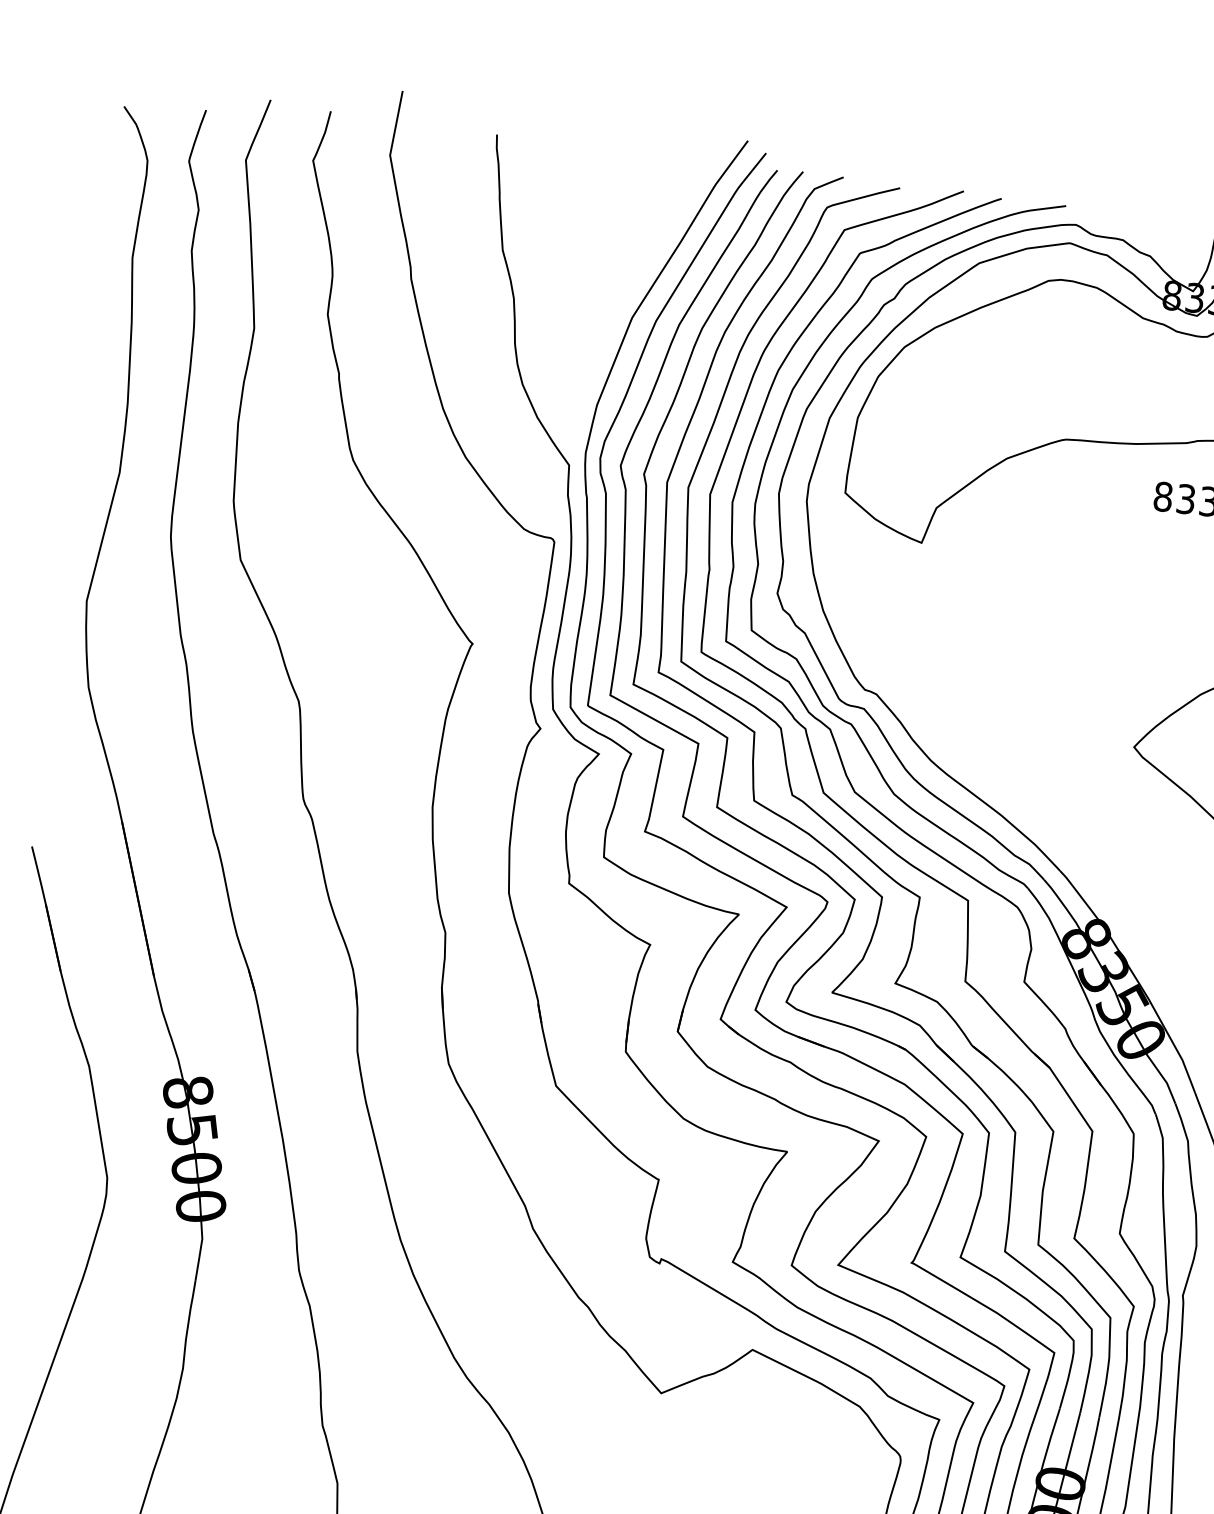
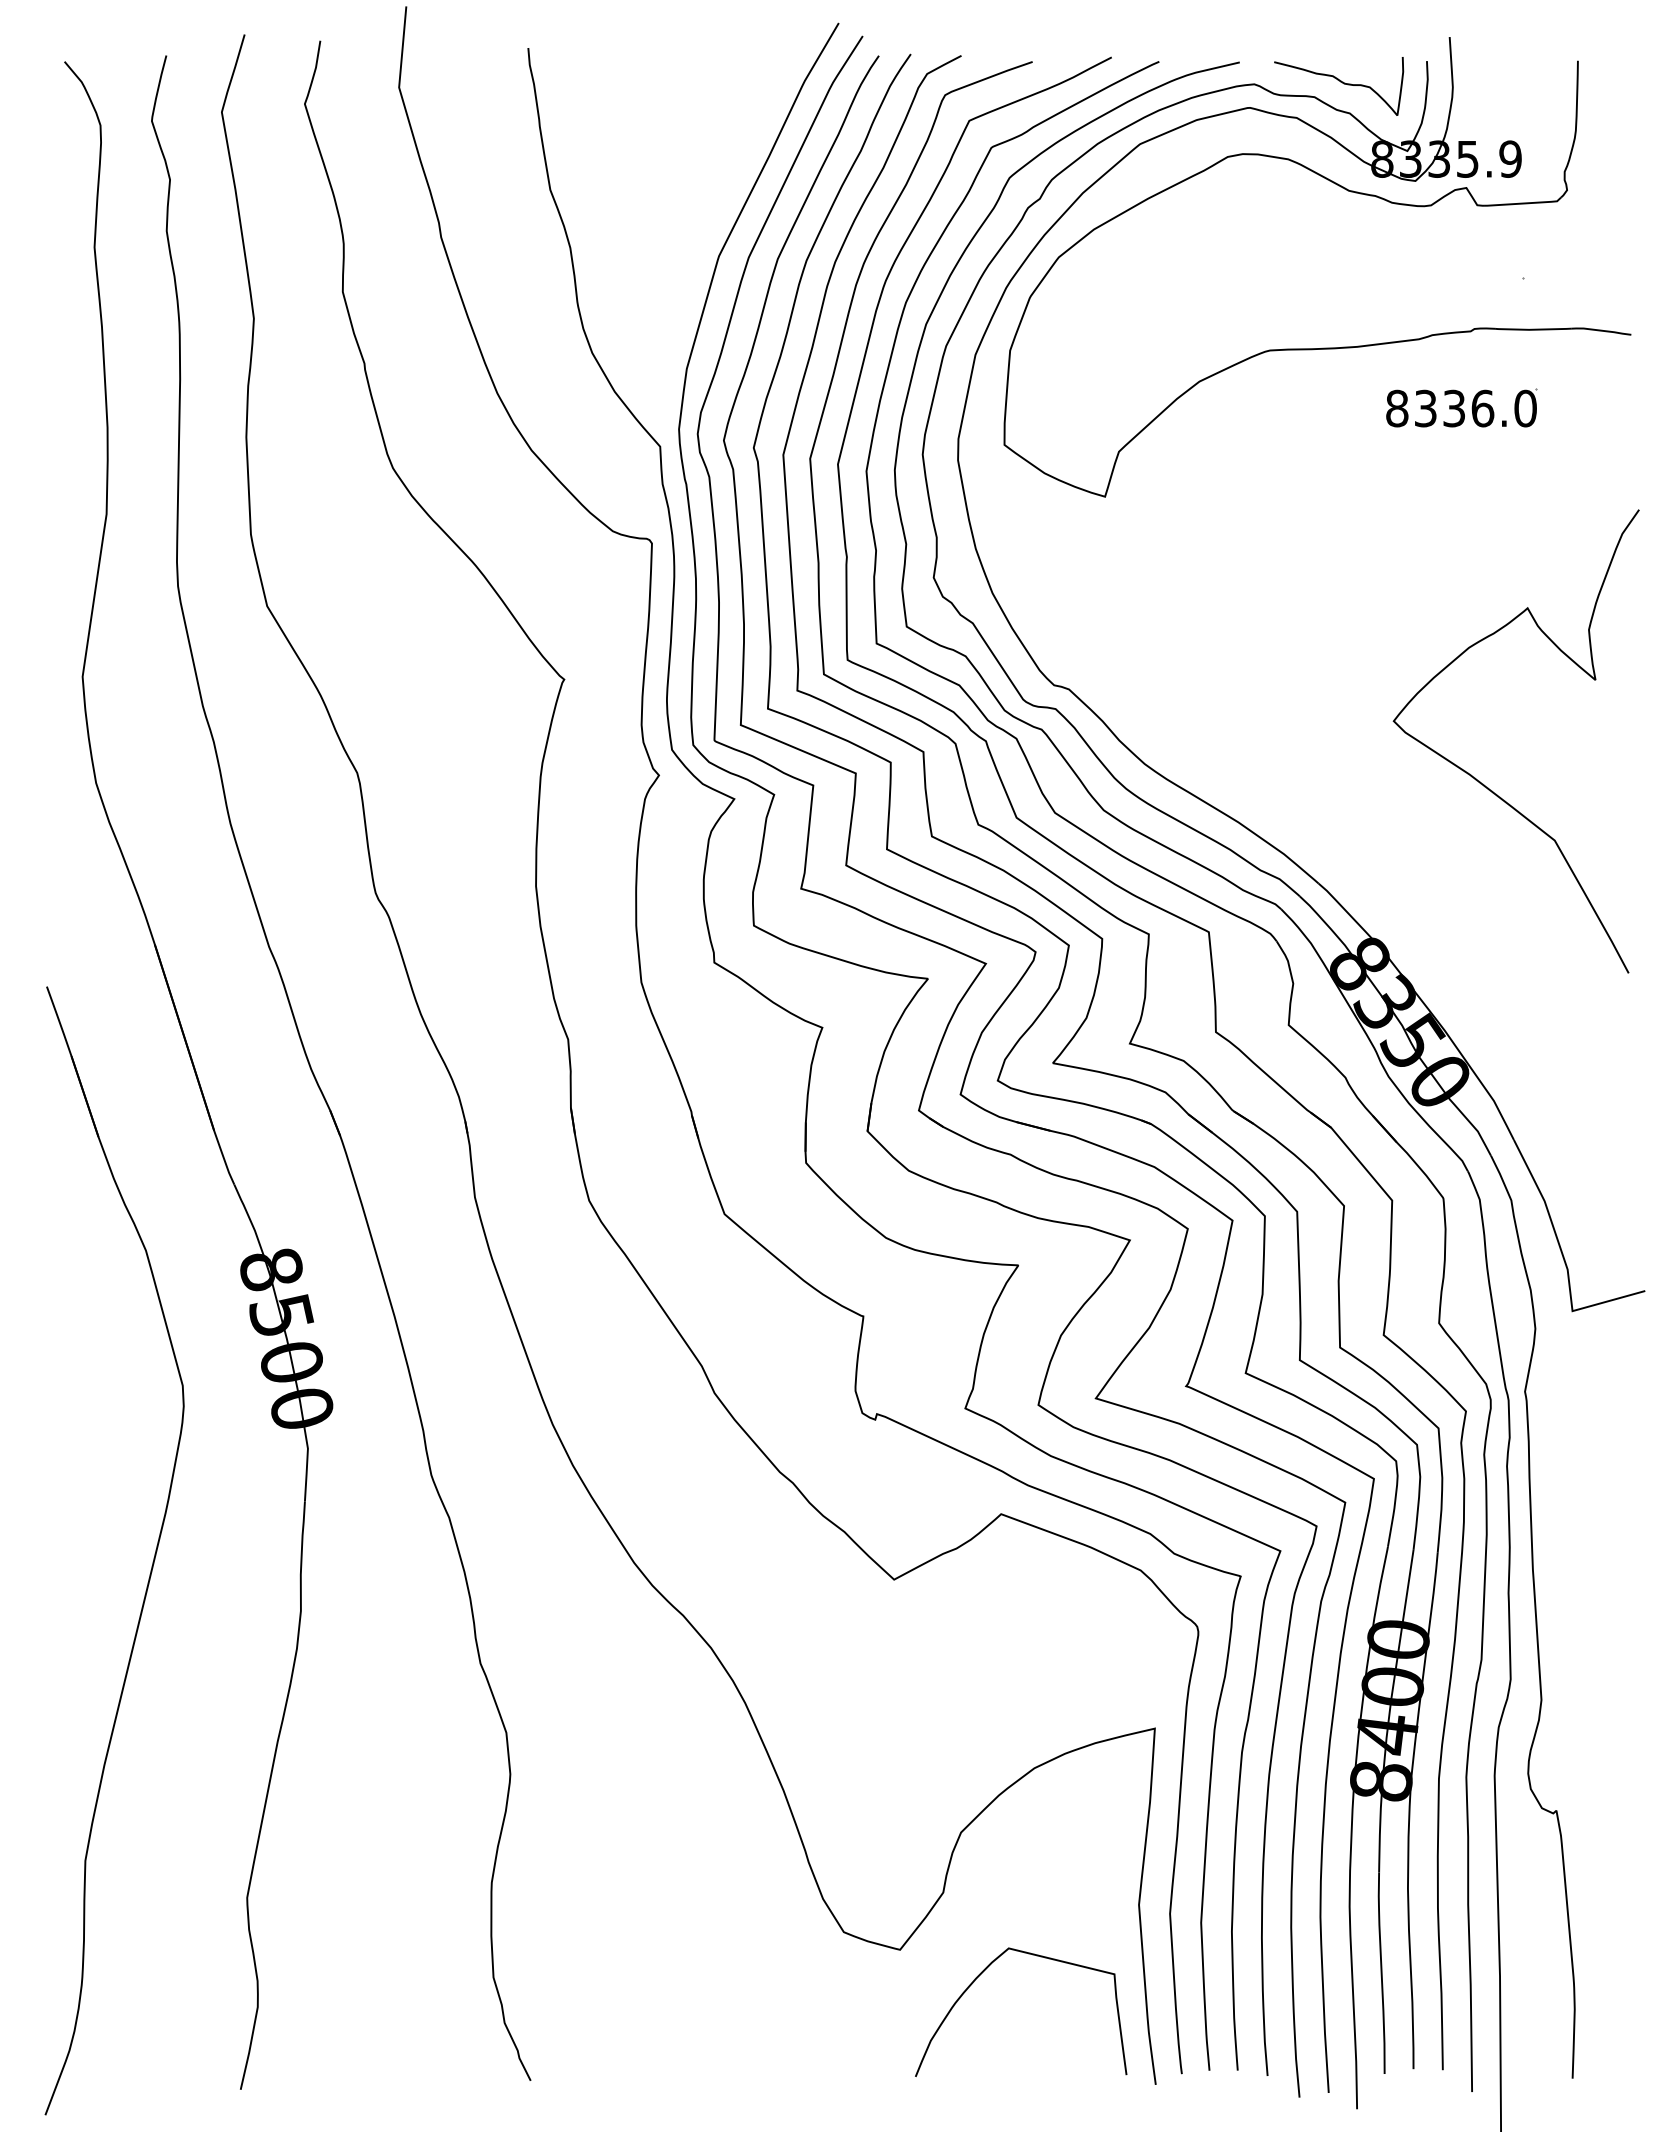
curve: (1145, 230) -> (1340, 82), added

